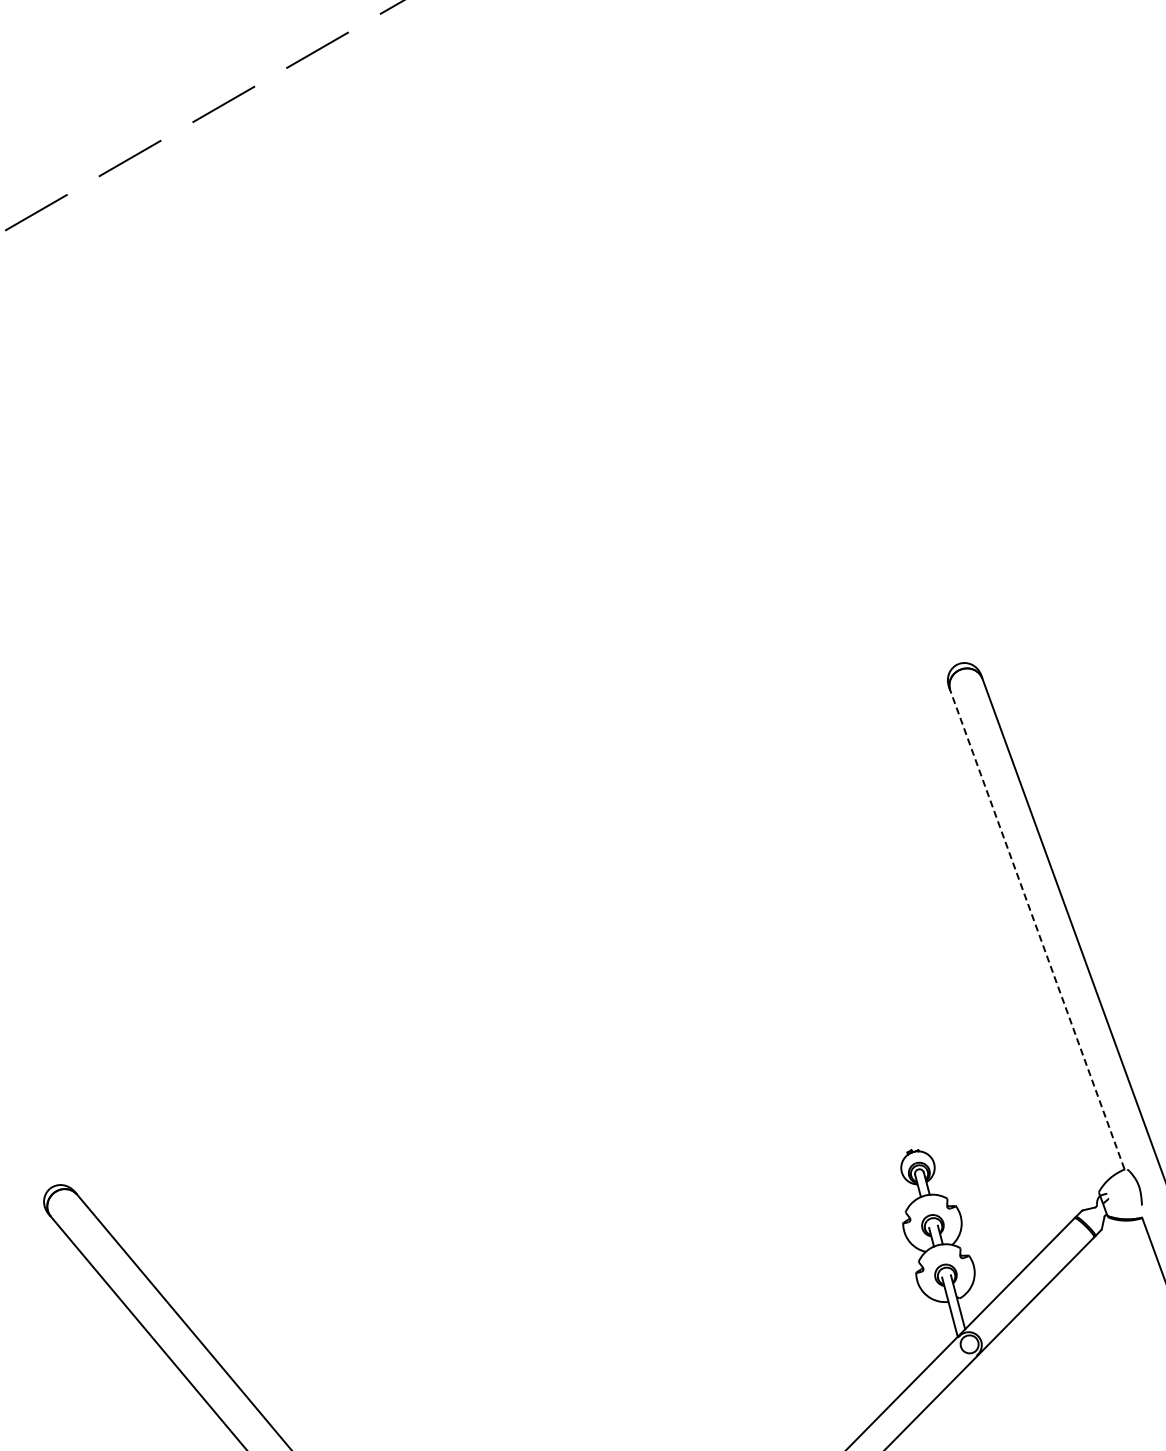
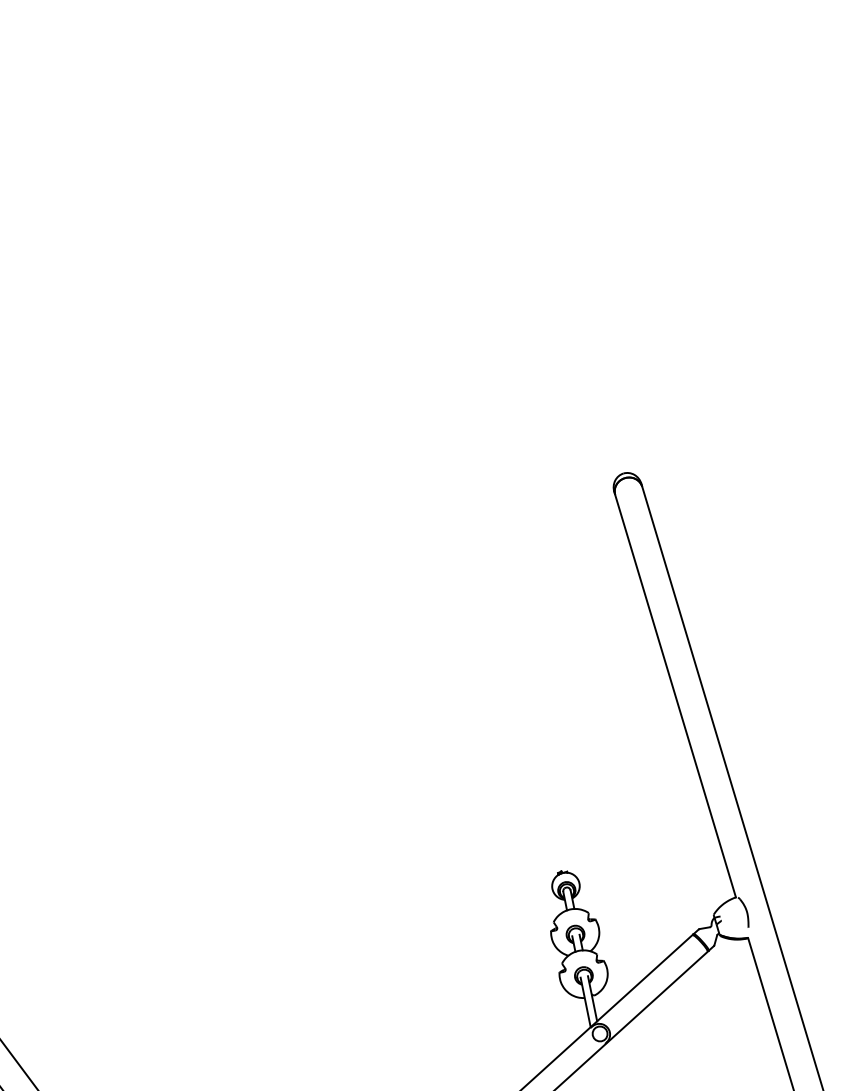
line: (1036, 928) -> (674, 694), dashed -> solid

